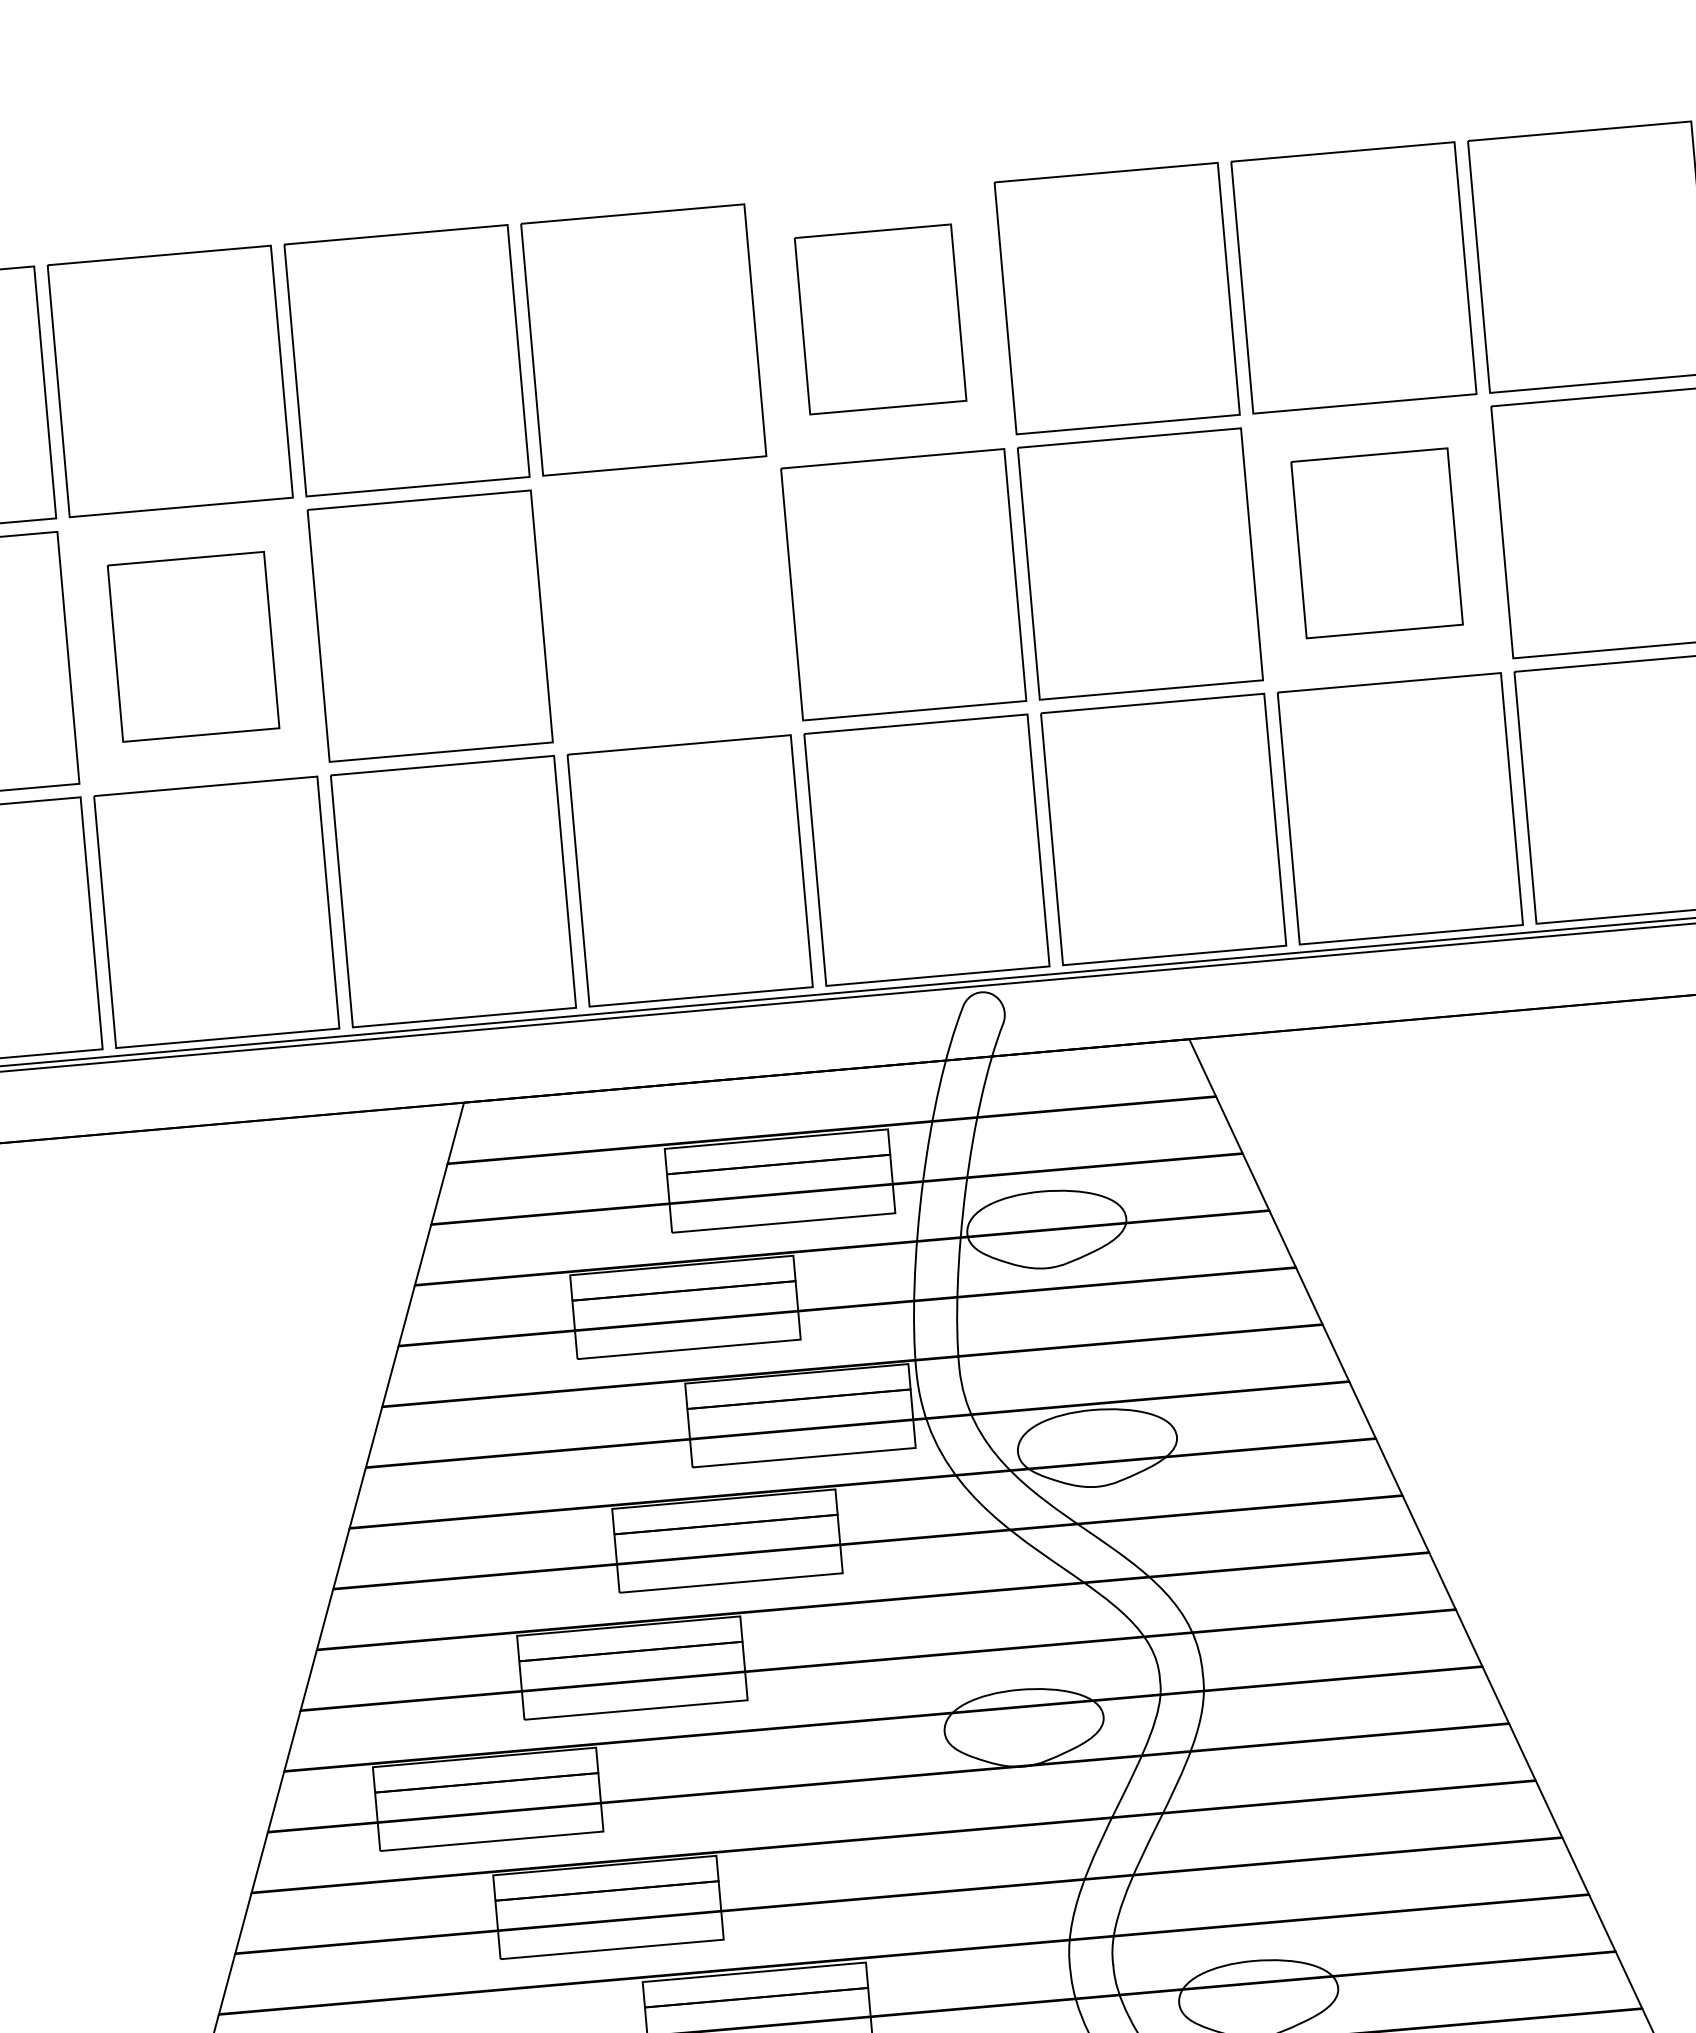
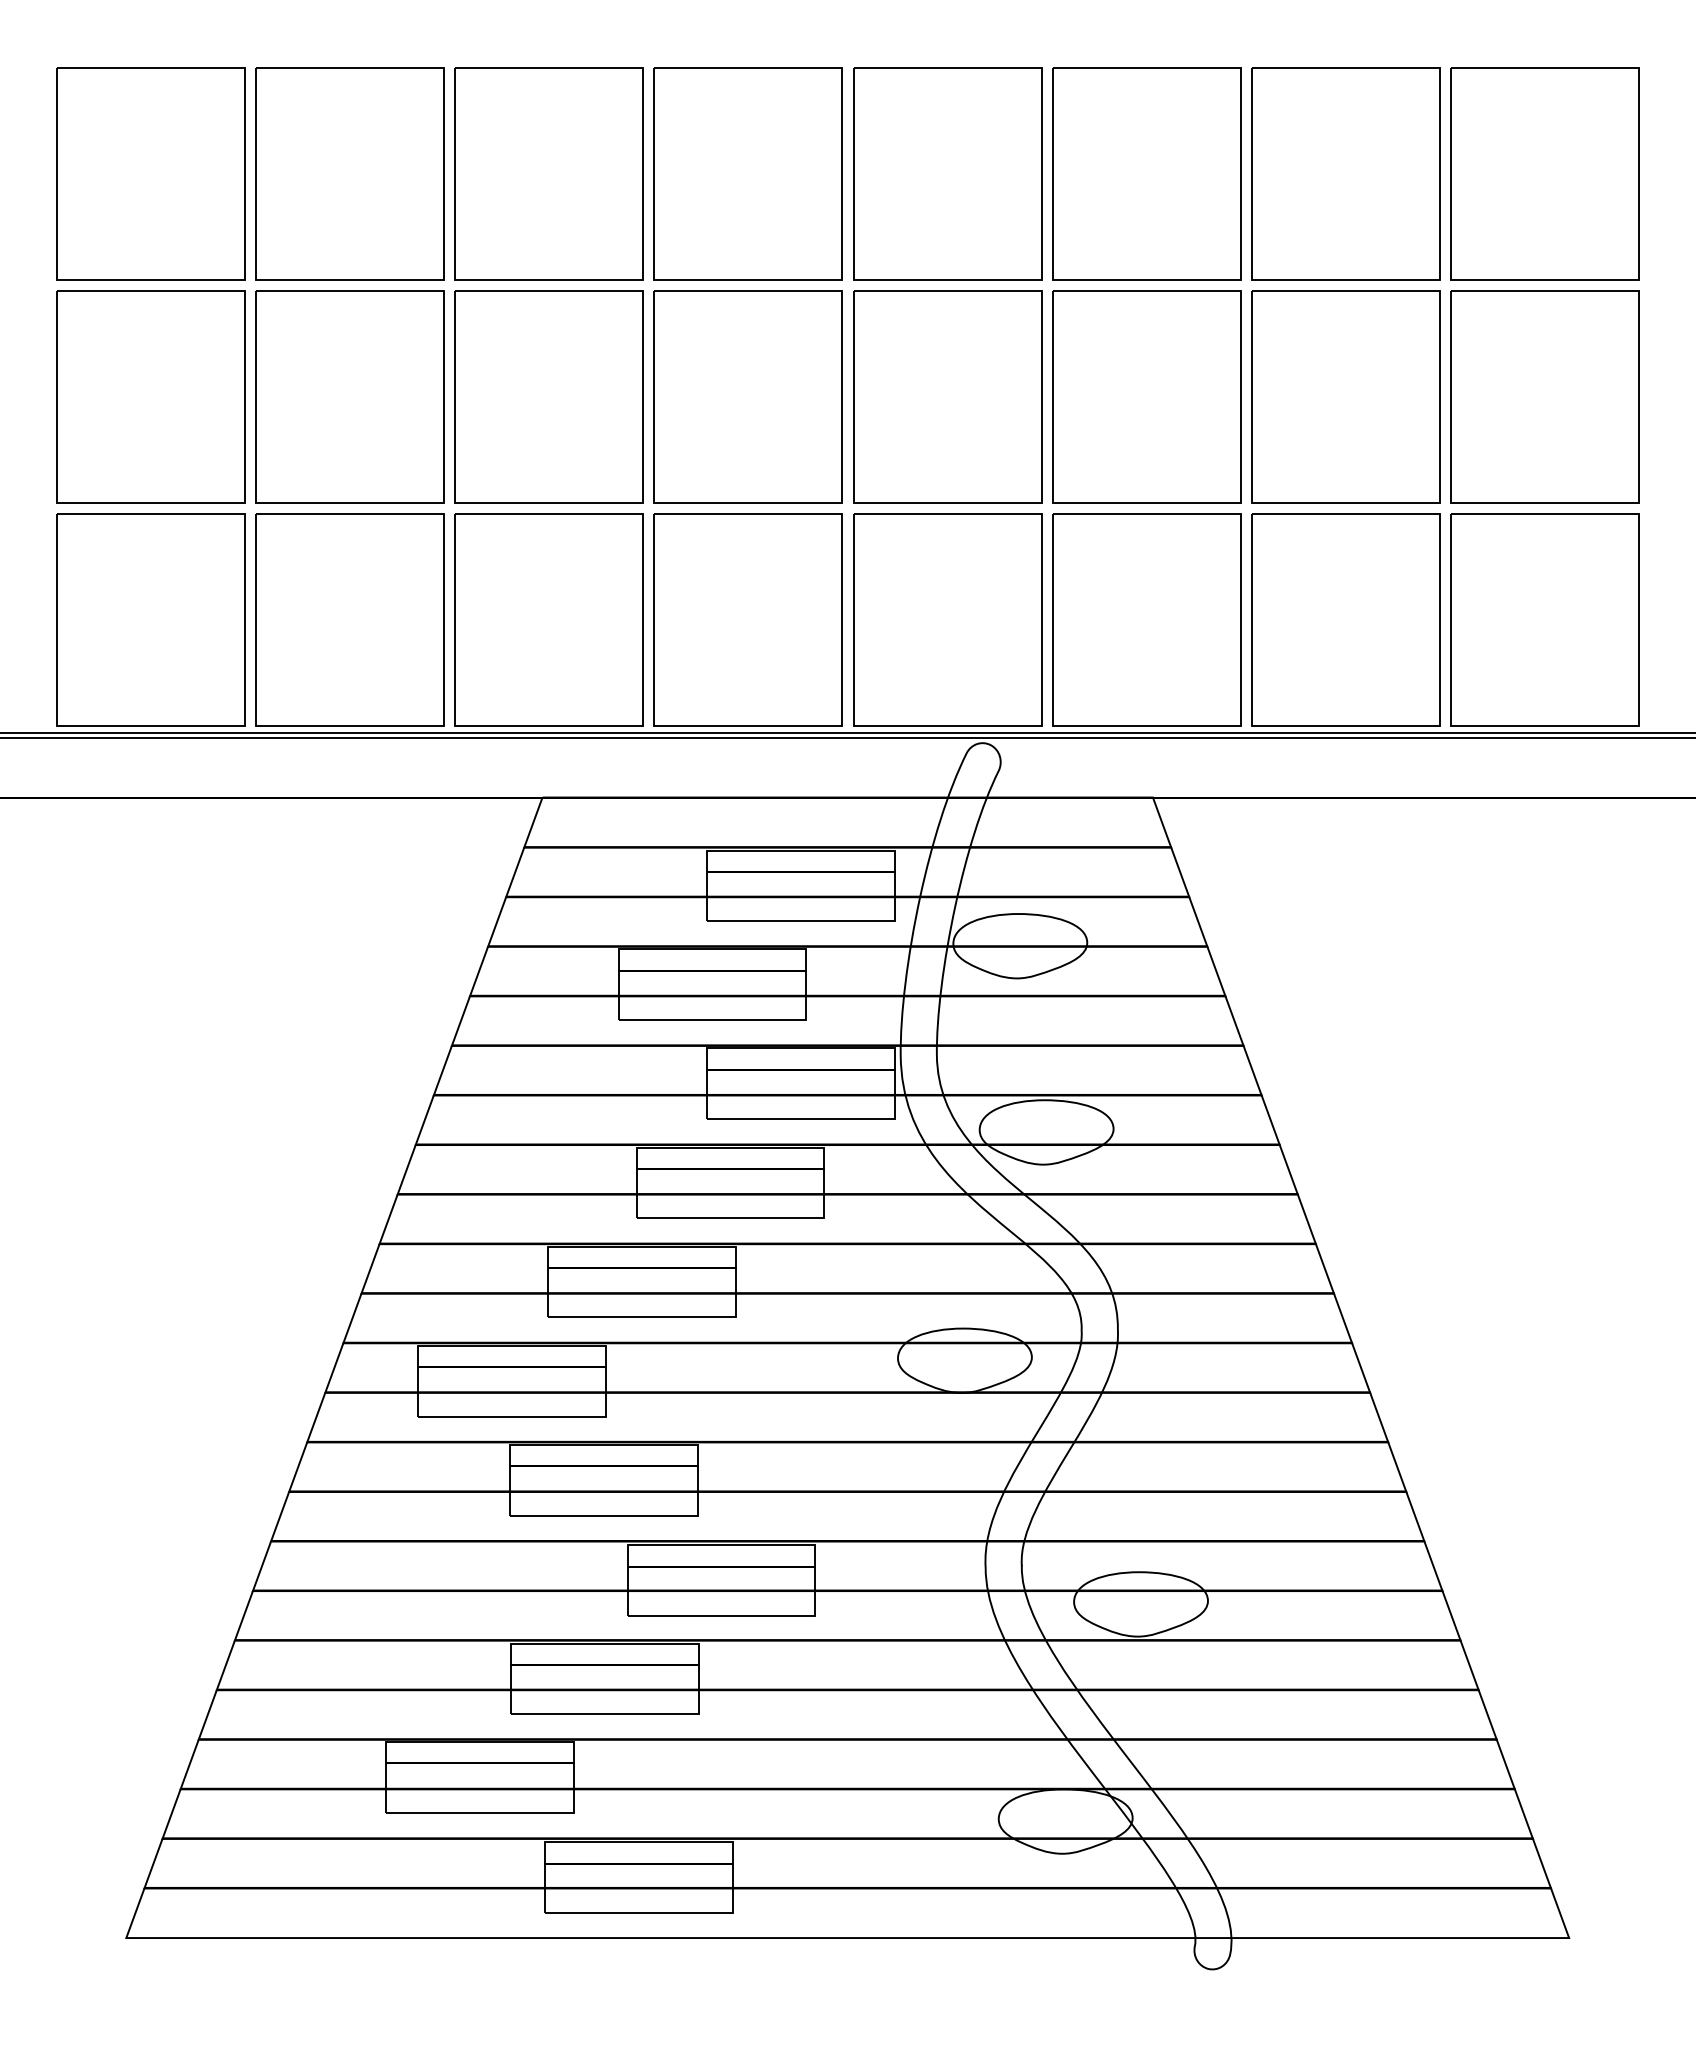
part: (880, 319) -> (947, 173), size x1.43
part: (1376, 542) -> (1345, 396), size x1.43
part: (665, 604) -> (747, 396), added
part: (193, 646) -> (349, 396), size x1.43

